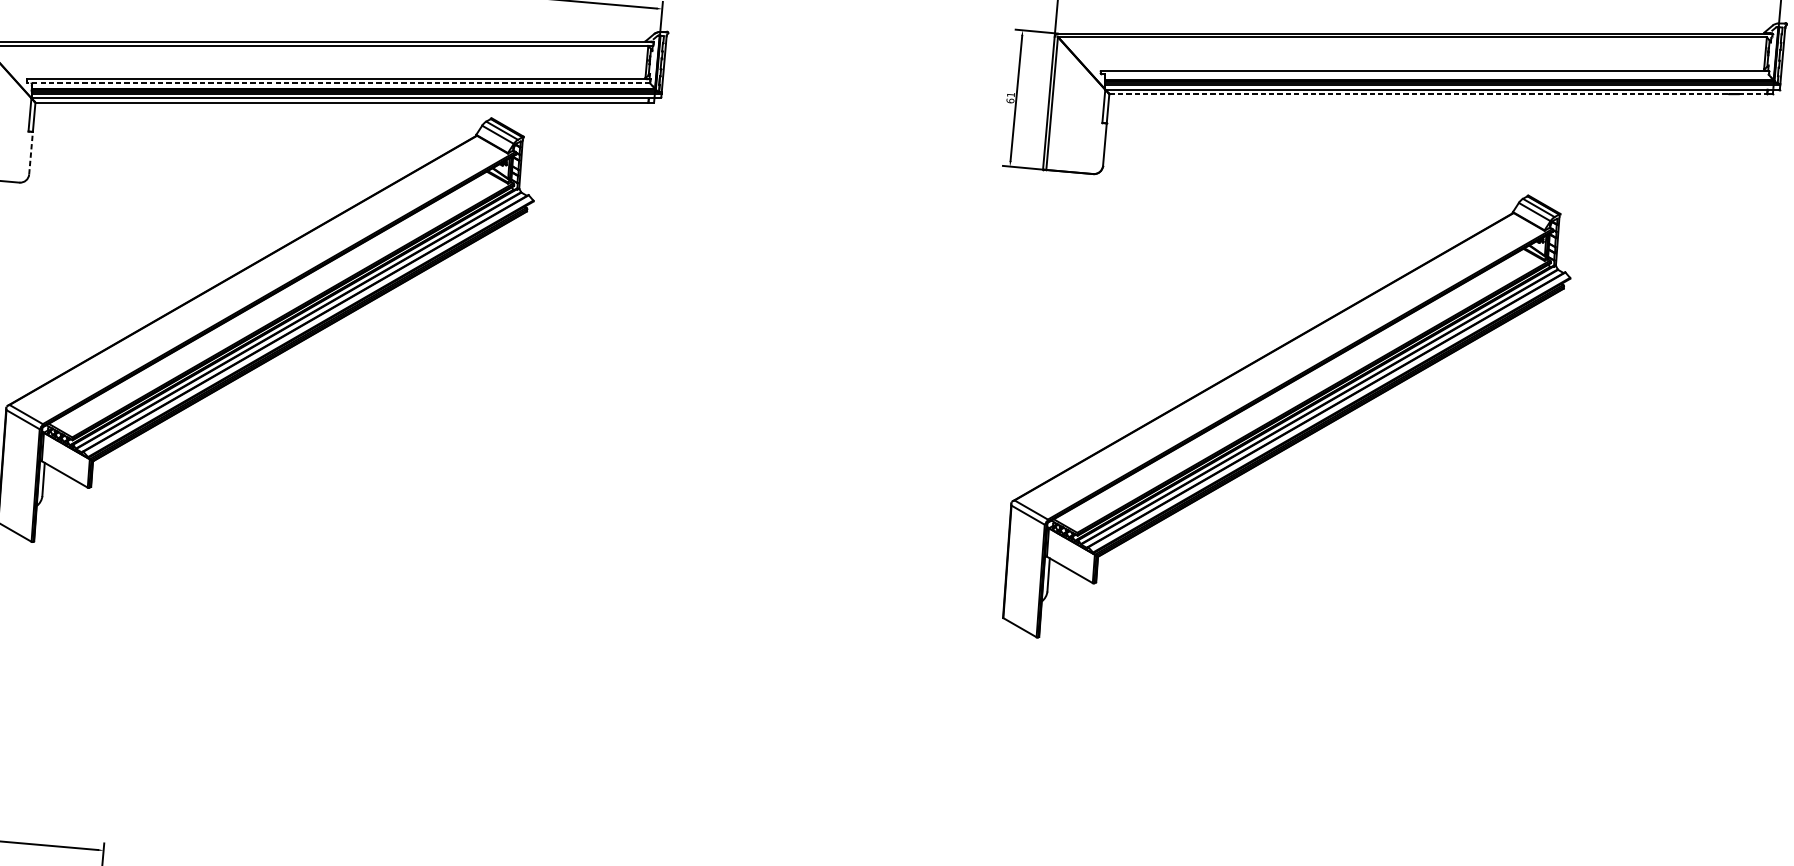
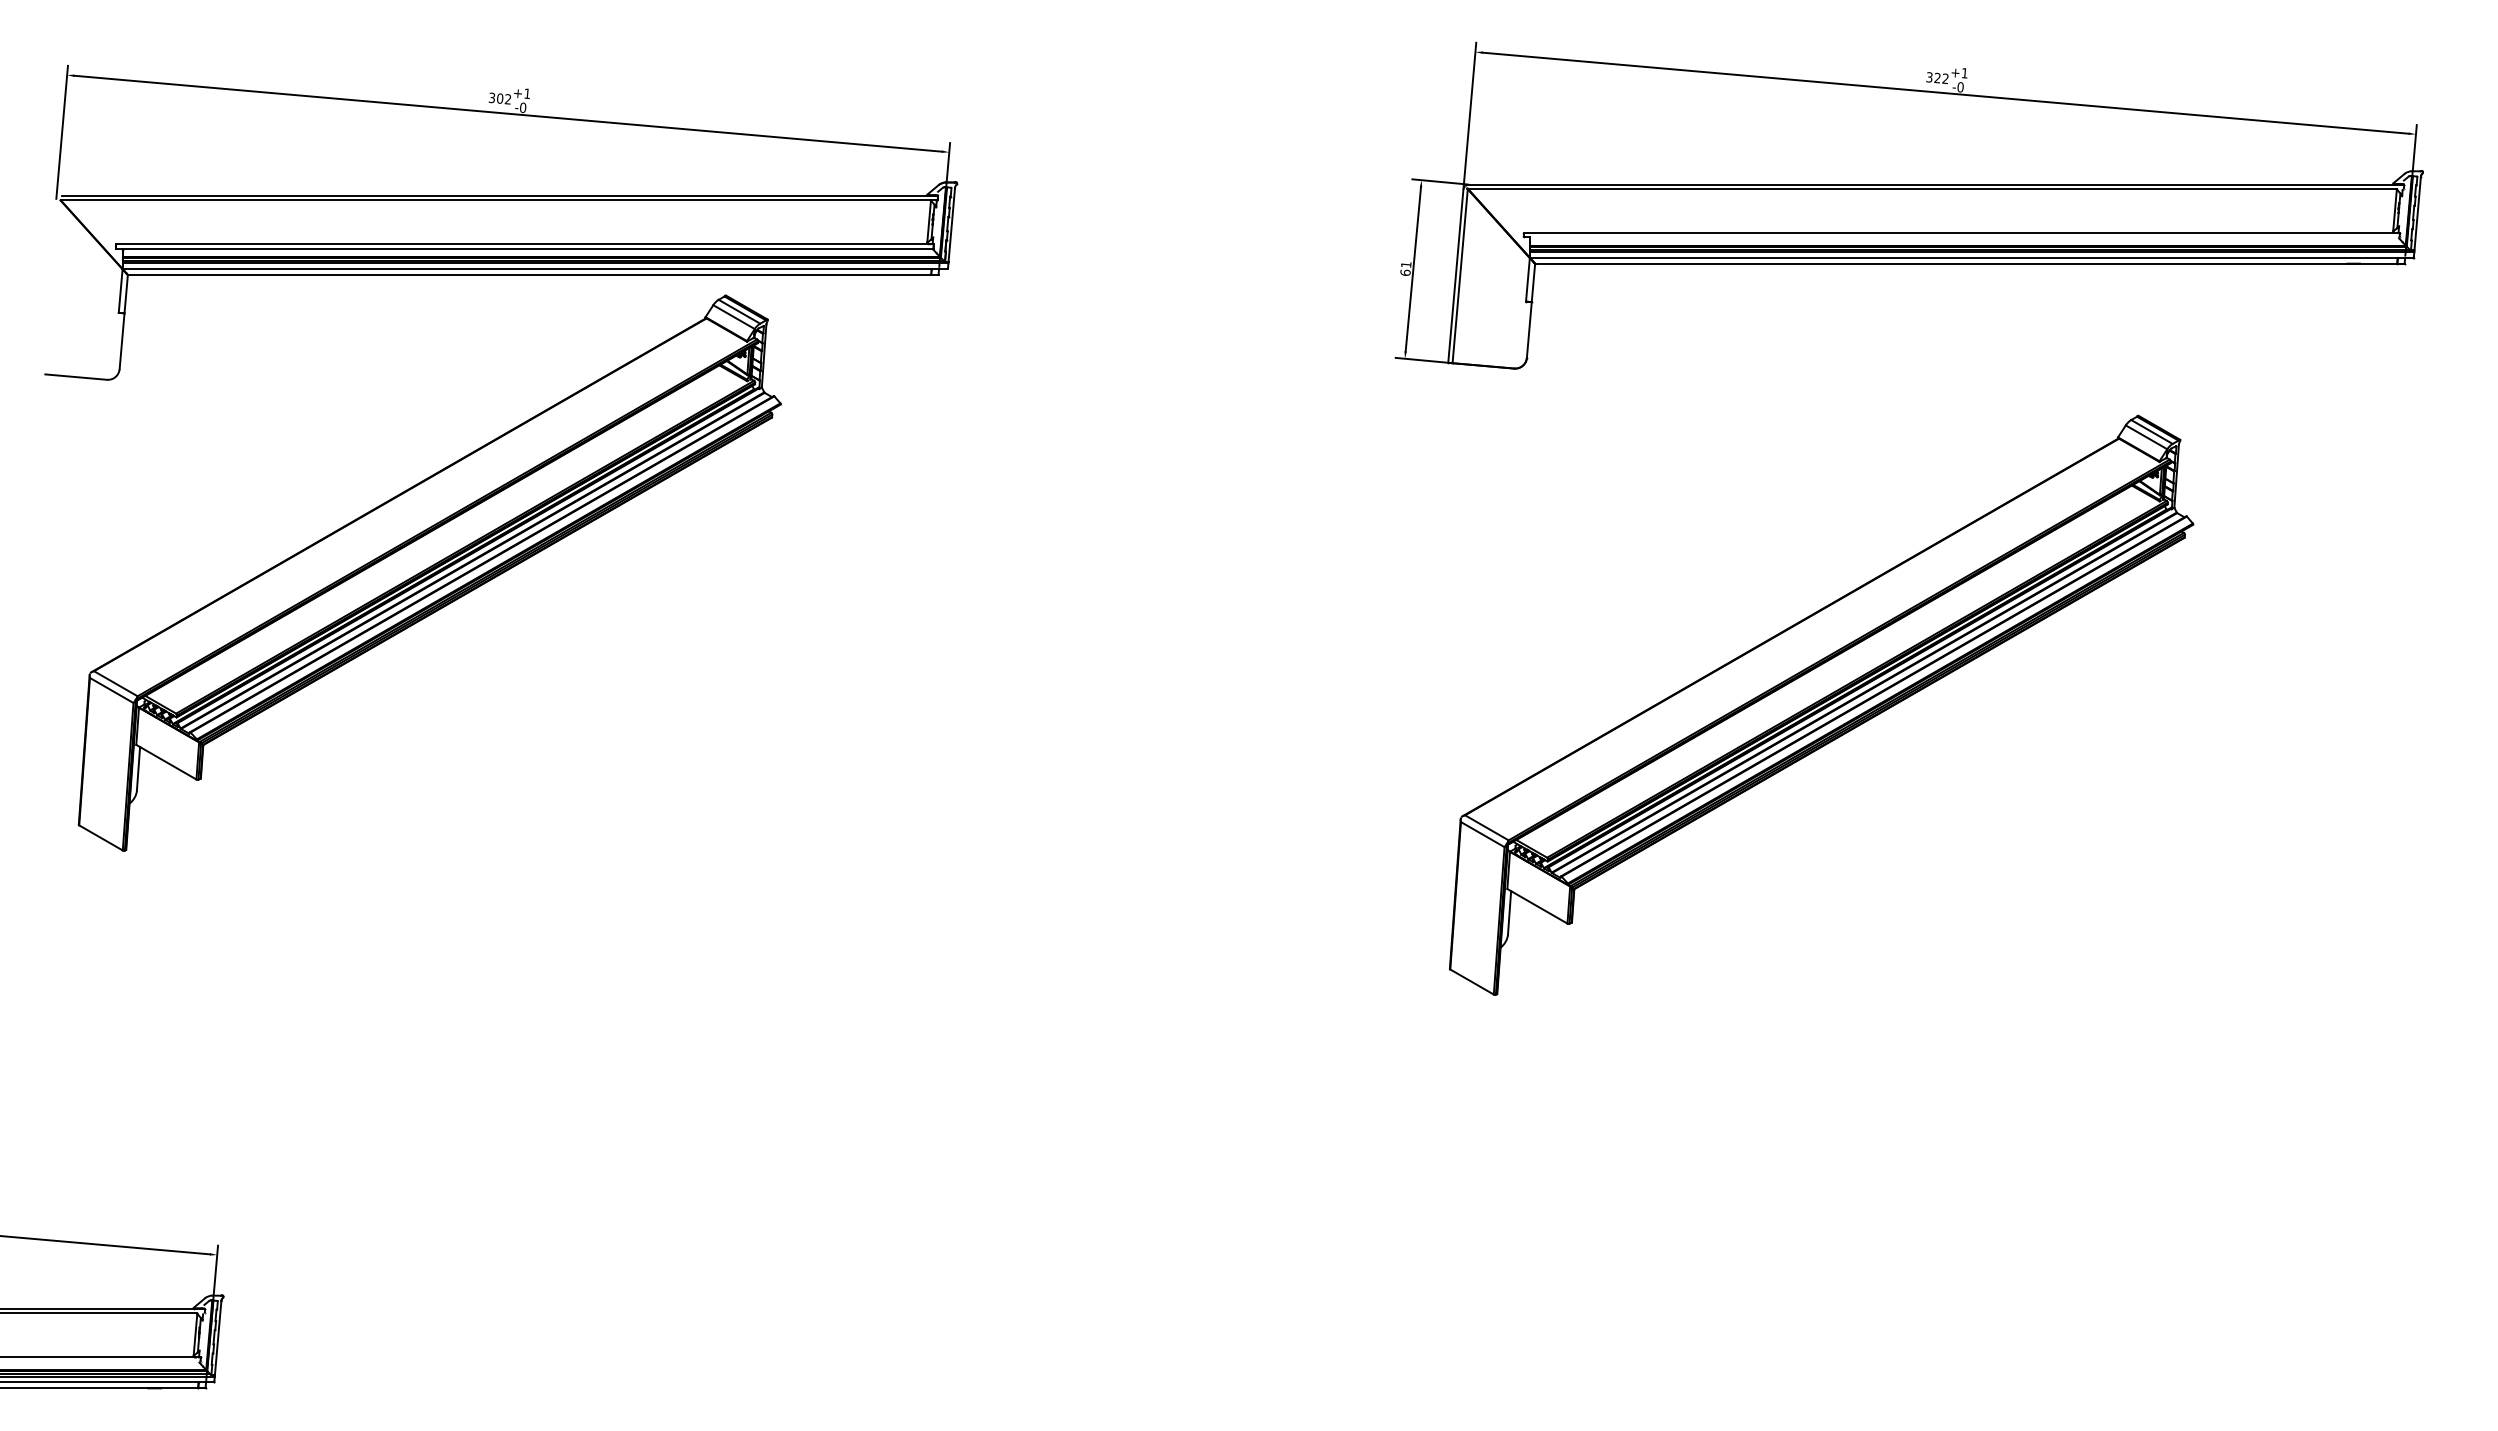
line: (338, 82) -> (524, 248), dashed -> solid
line: (1440, 93) -> (1969, 263), dashed -> solid
line: (31, 152) -> (122, 340), dashed -> solid
part: (1286, 415) -> (1821, 704), moved

